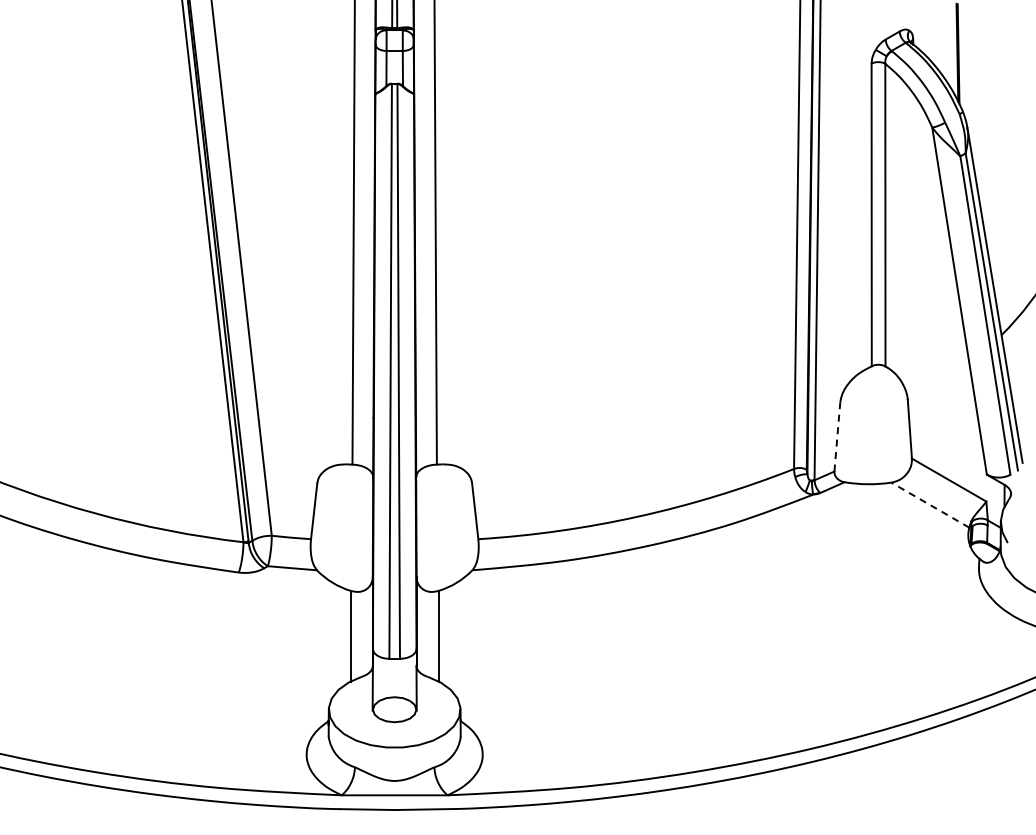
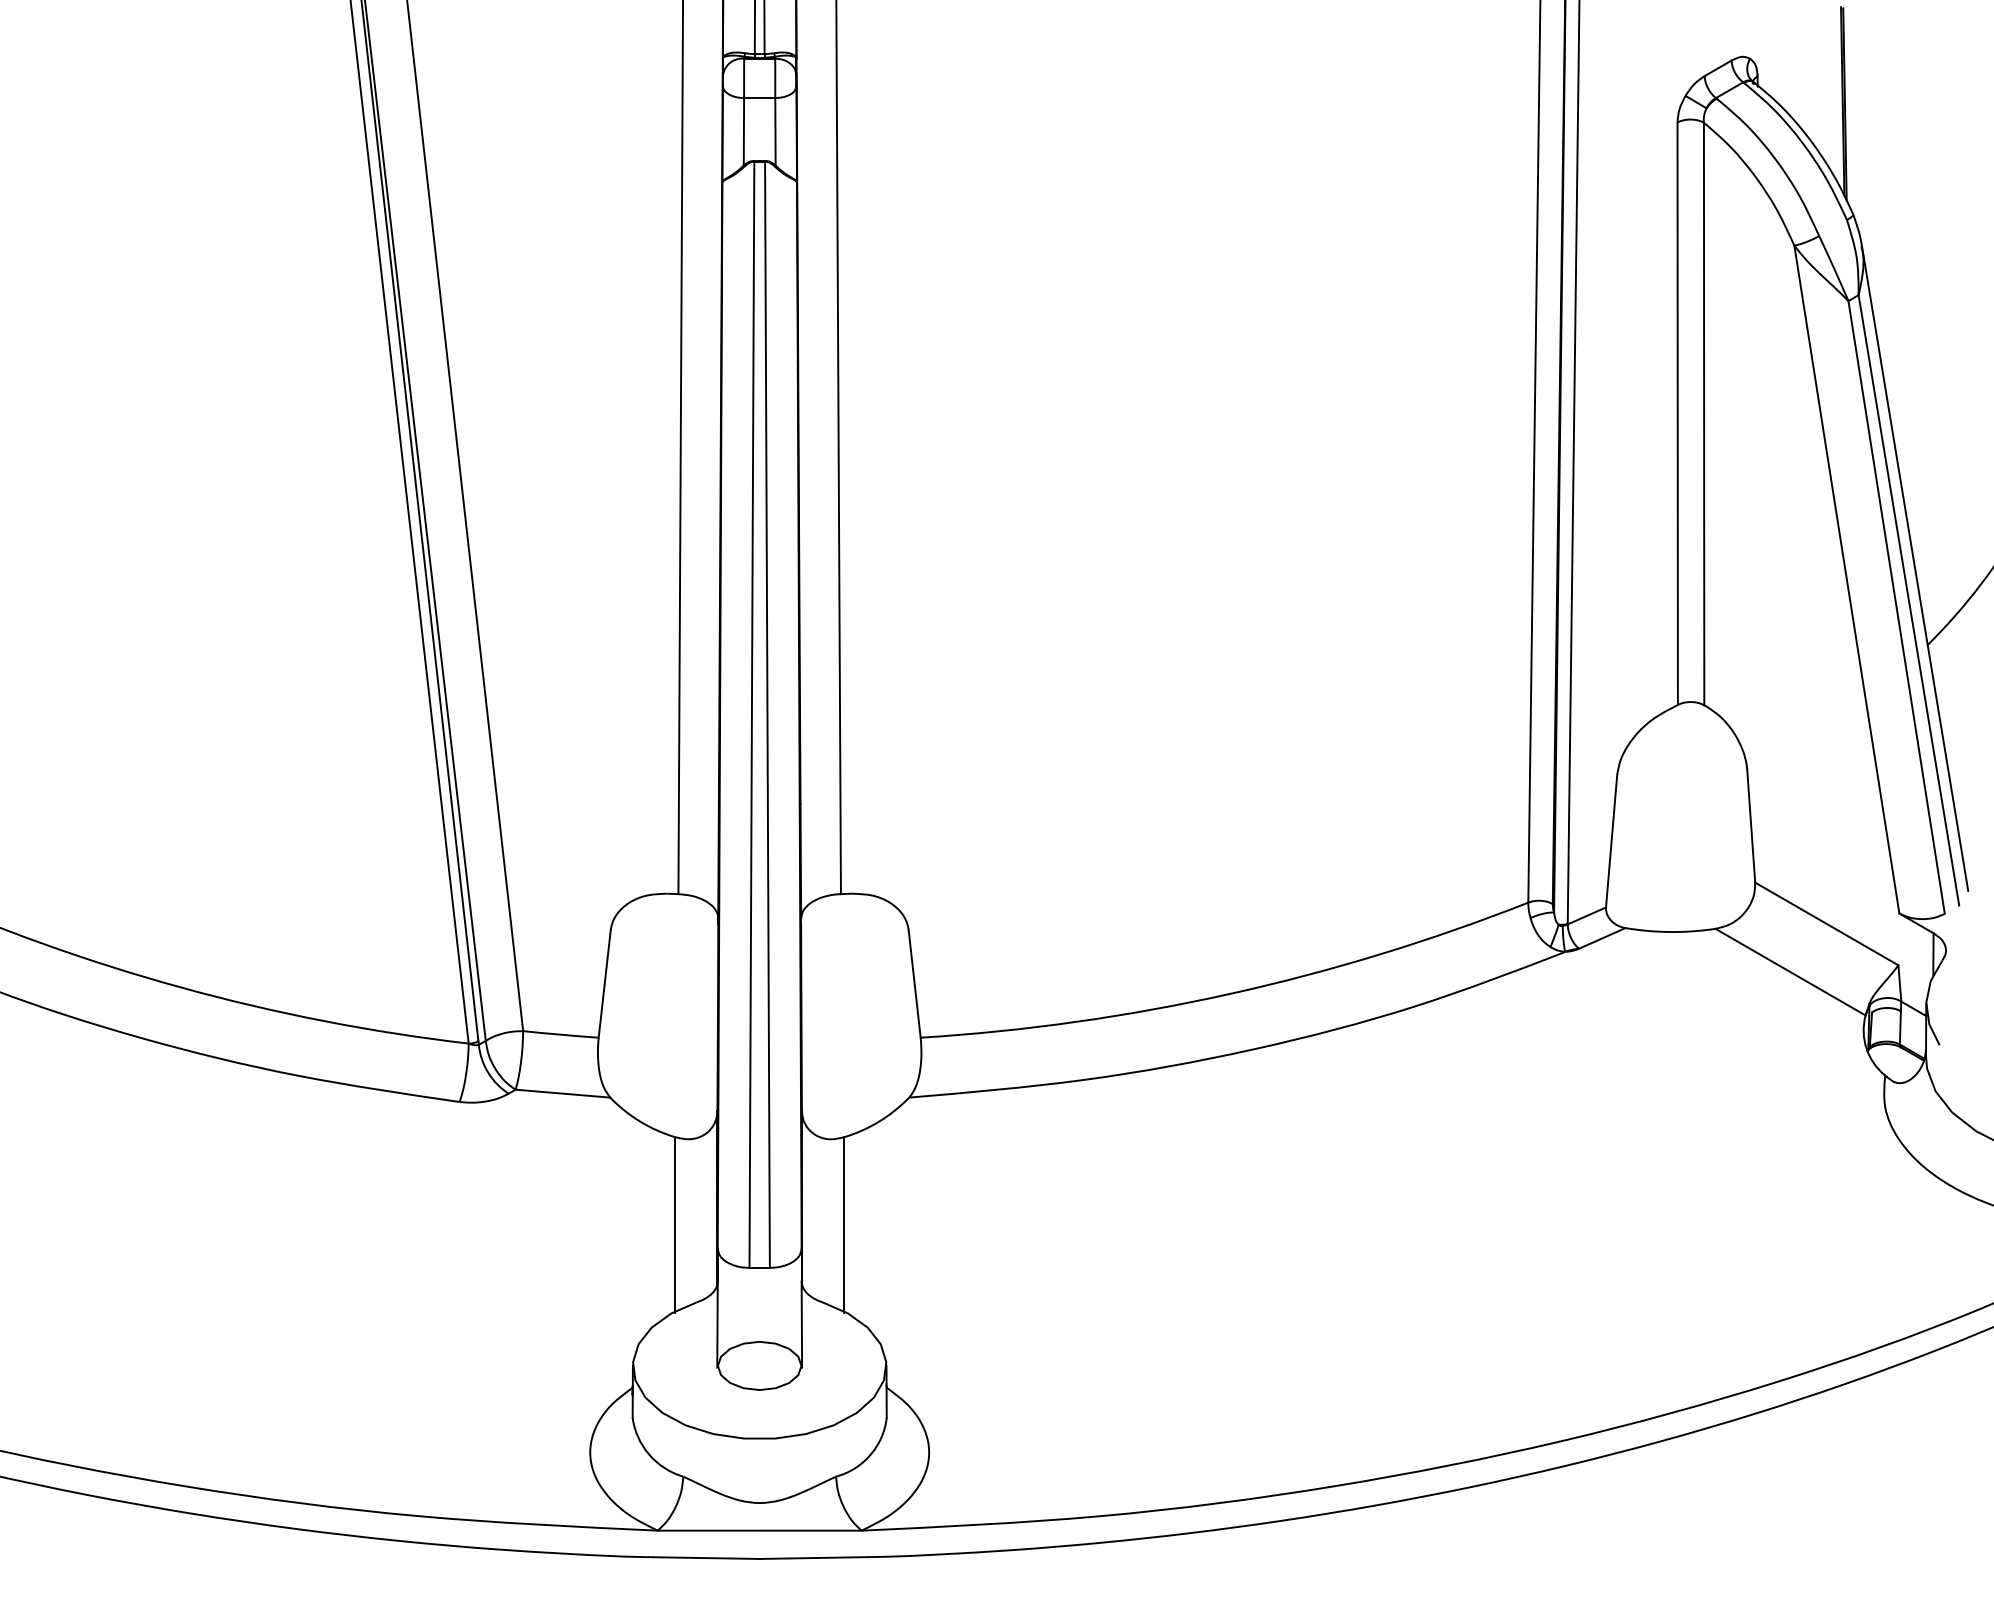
line: (837, 437) -> (1611, 841), dashed -> solid
line: (929, 504) -> (1788, 970), dashed -> solid

